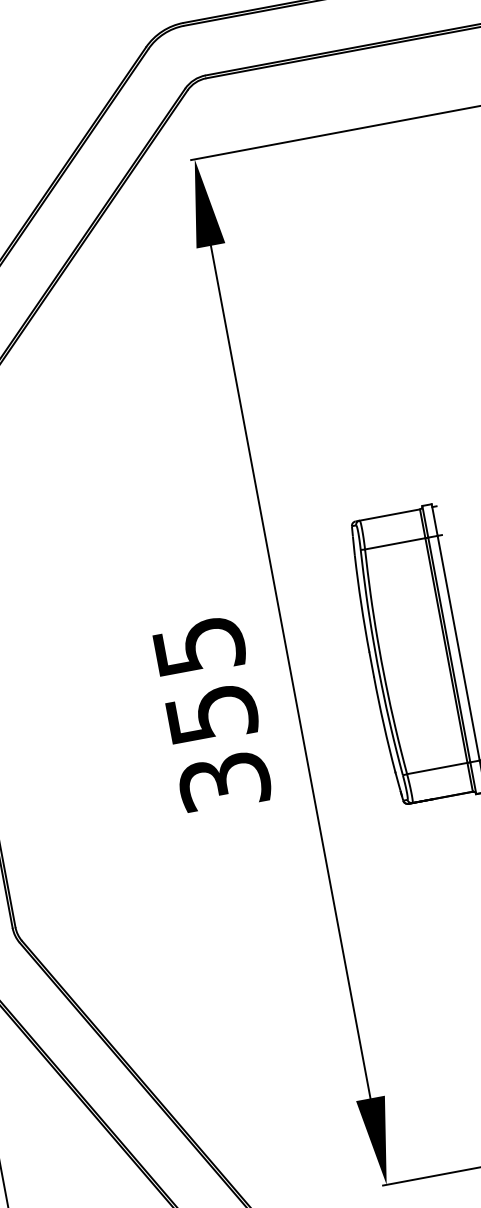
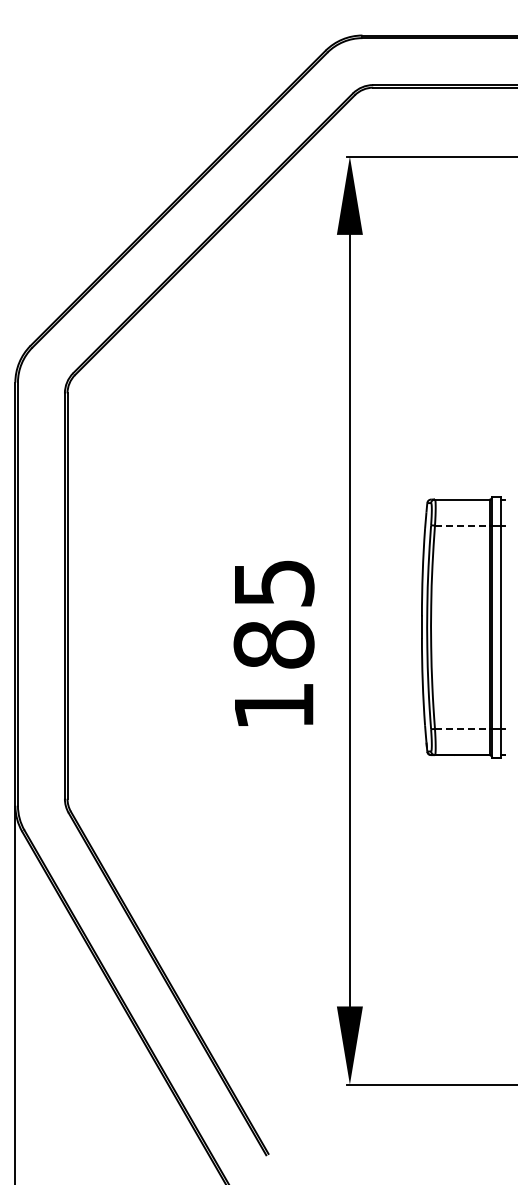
line: (395, 543) -> (462, 525), solid -> dashed
text: (217, 747) -> (273, 674), 355 -> 185
line: (437, 767) -> (462, 728), solid -> dashed

